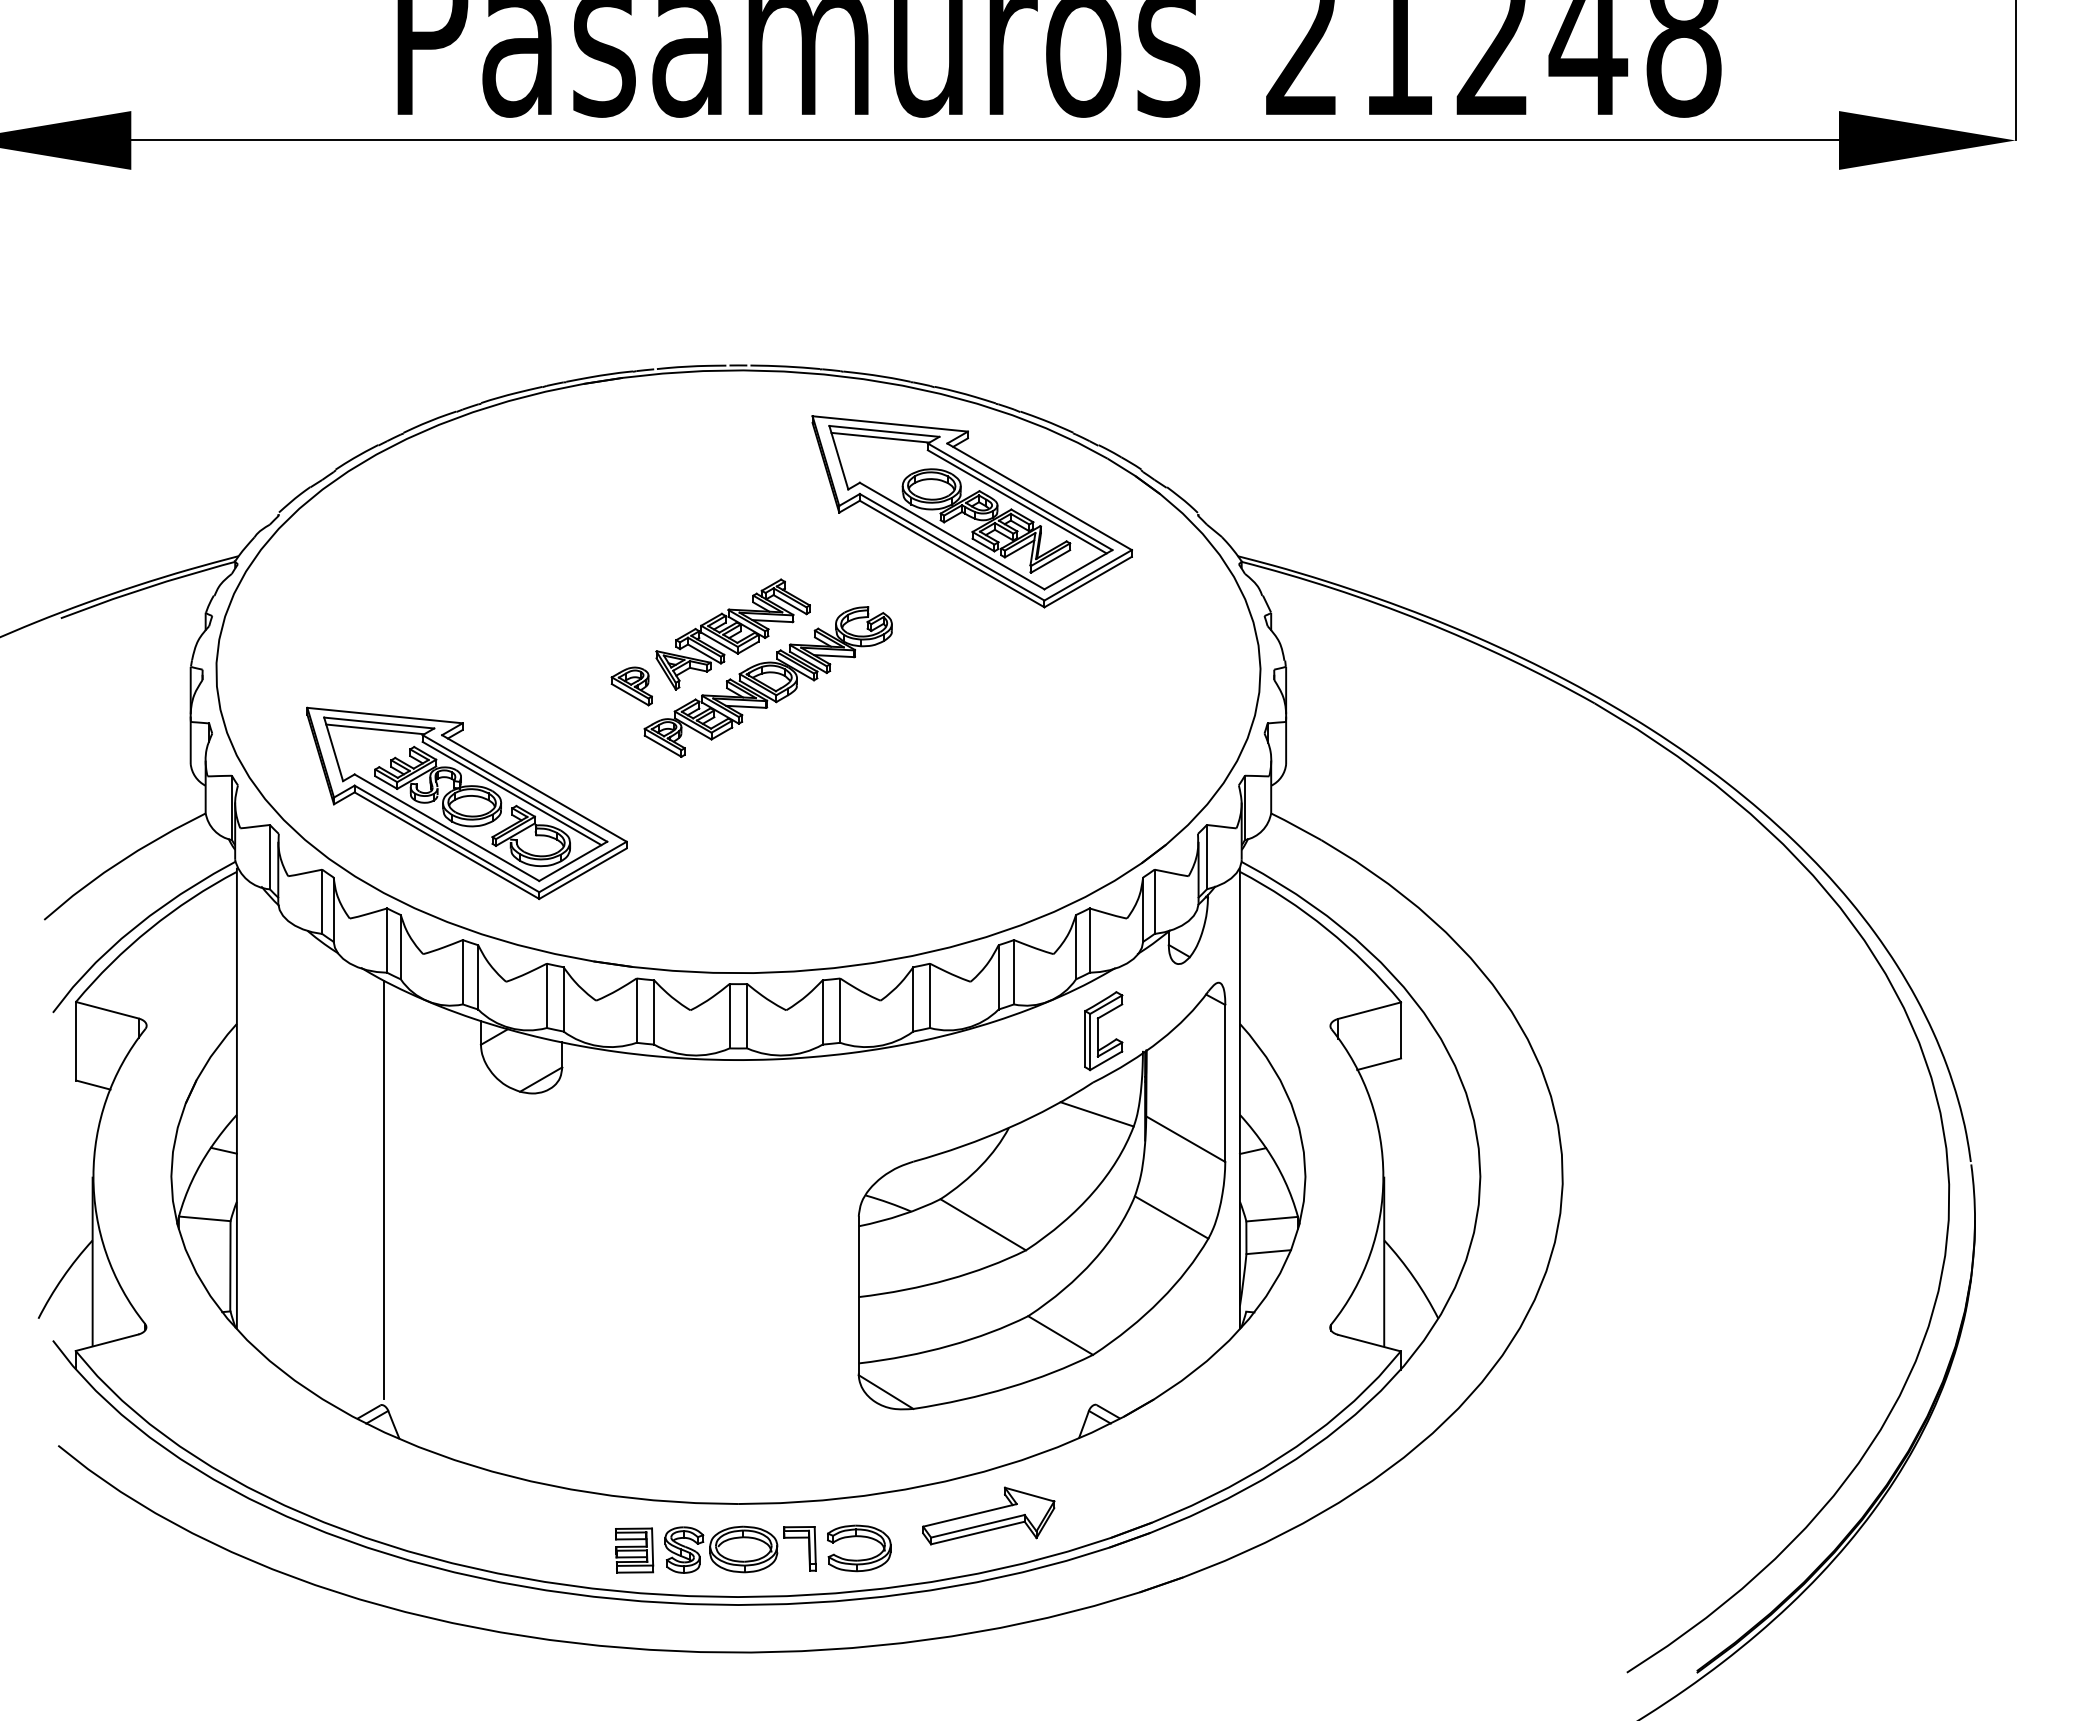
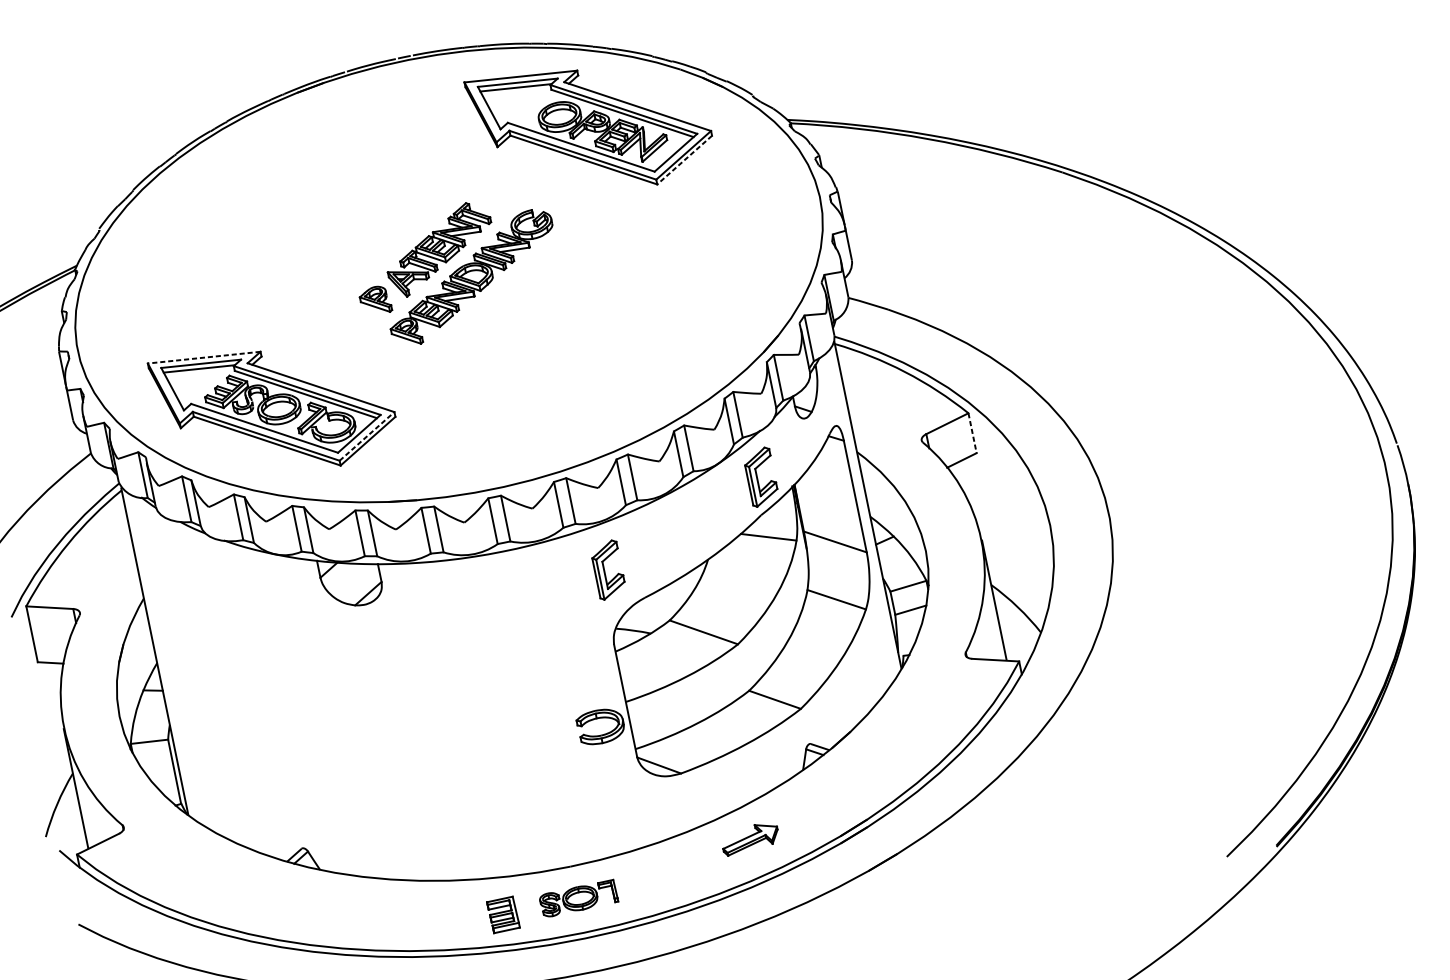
line: (1087, 582) -> (684, 160), solid -> dashed
line: (384, 715) -> (203, 357), solid -> dashed
line: (583, 866) -> (367, 436), solid -> dashed
line: (1401, 1030) -> (972, 433), solid -> dashed
part: (871, 1114) -> (608, 570), added
line: (383, 1189) -> (272, 694), removed
part: (988, 1515) -> (750, 838), size x0.6
part: (859, 1537) -> (599, 718), moved
part: (740, 1549) -> (578, 898), size x0.7

